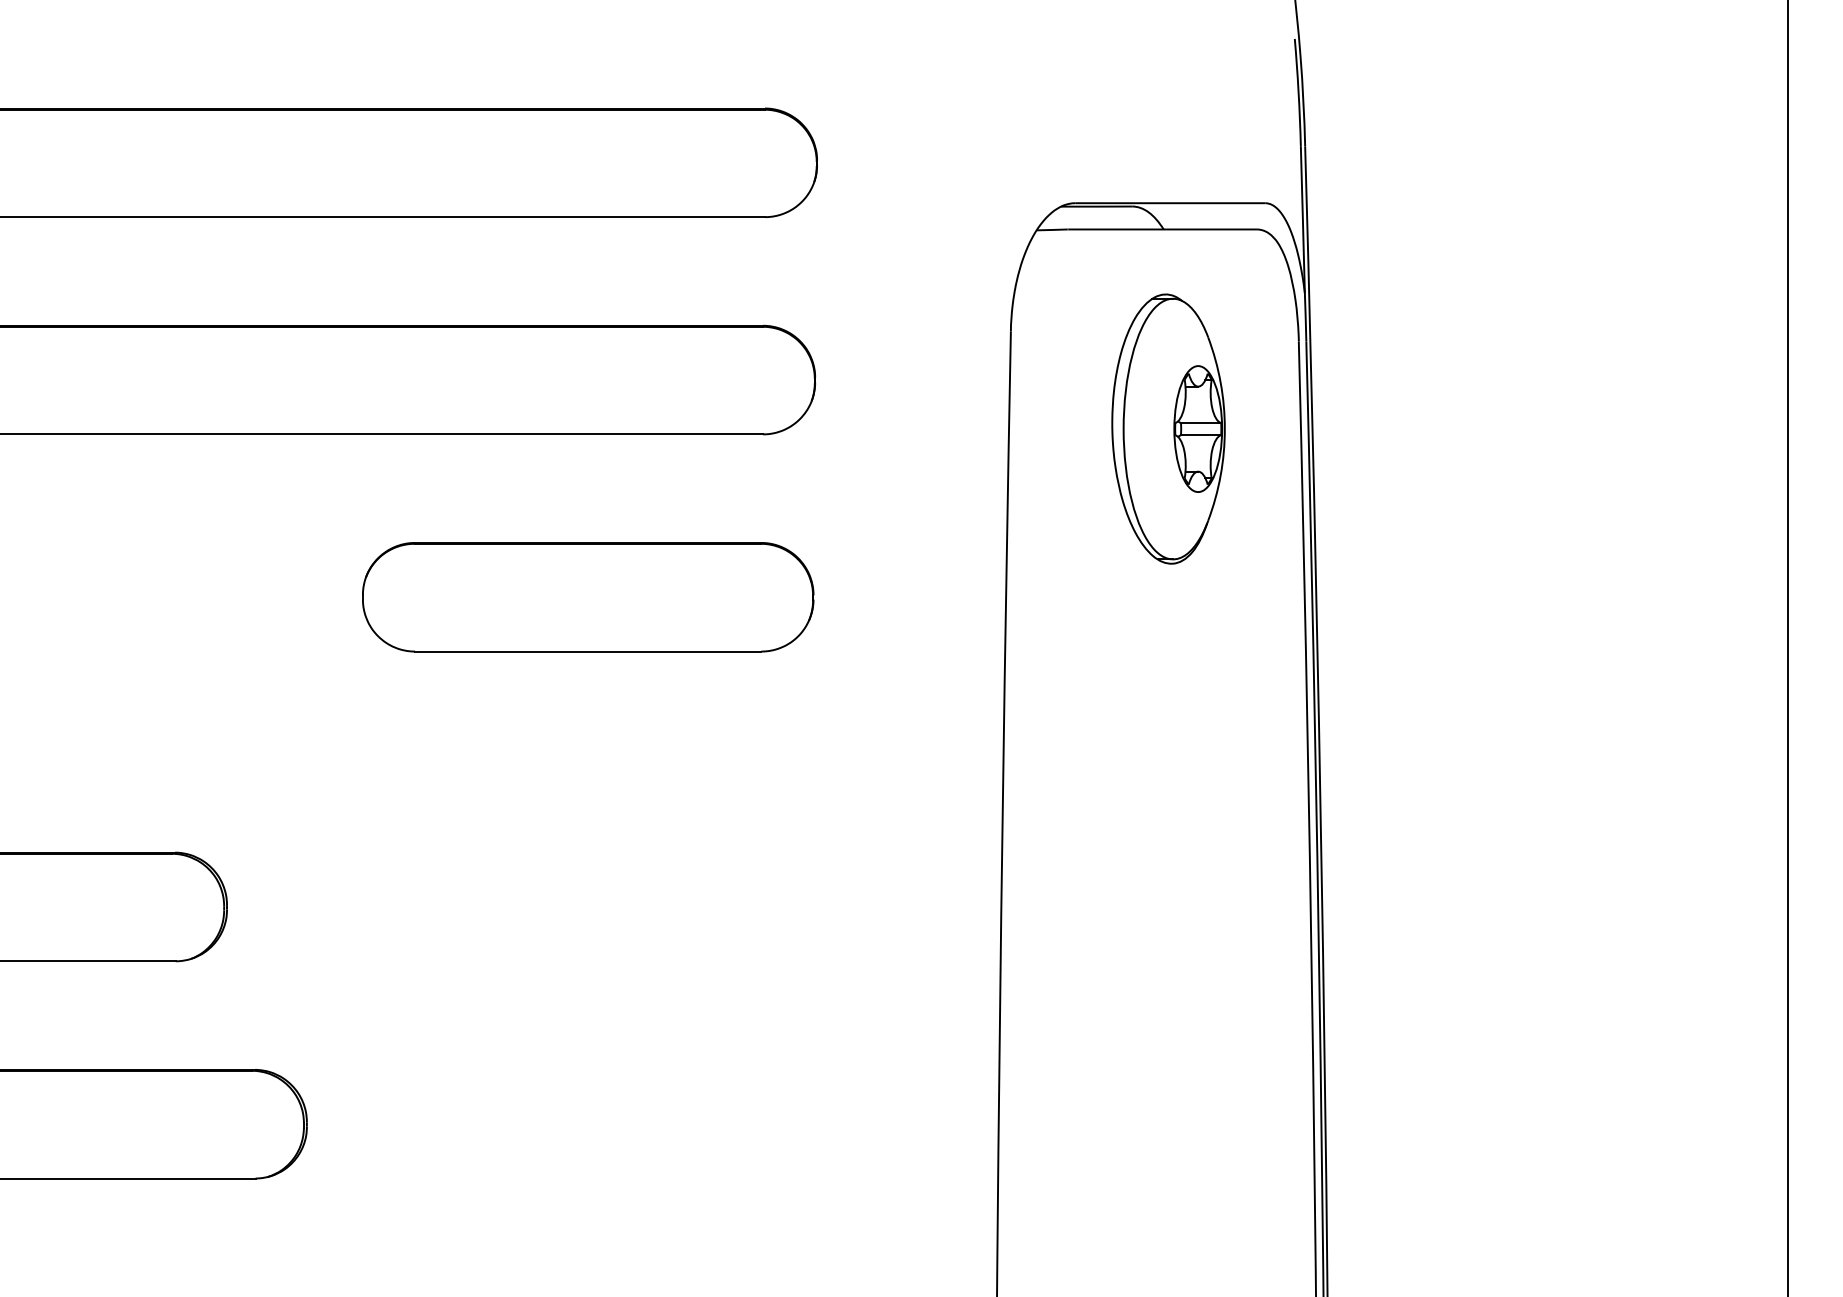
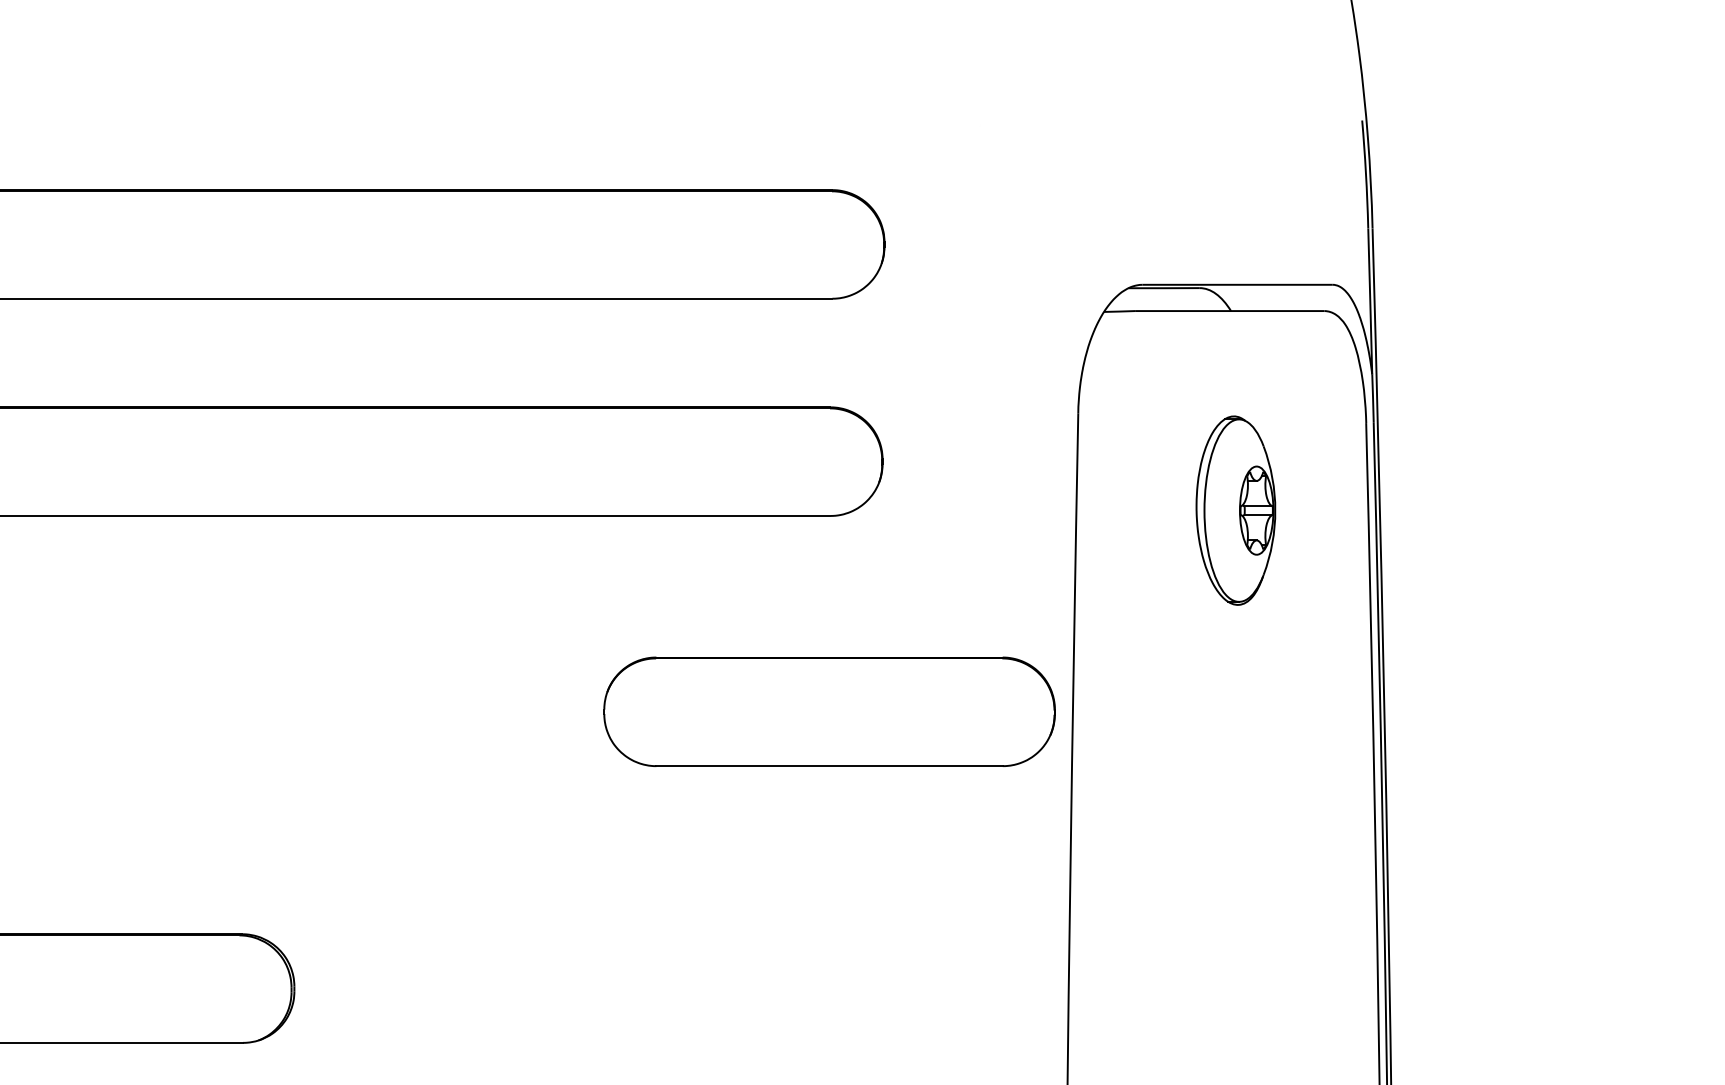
part: (1168, 428) -> (1235, 510), size x0.7
part: (588, 597) -> (829, 712), moved

